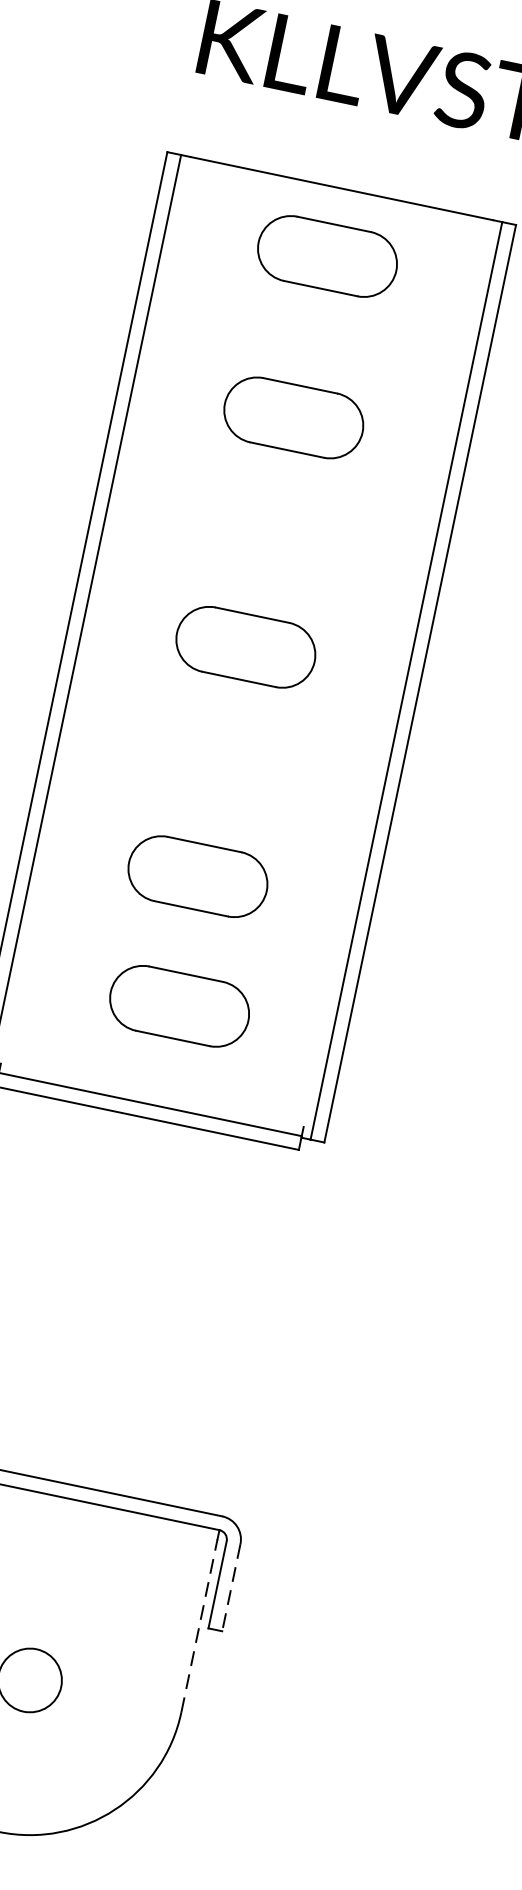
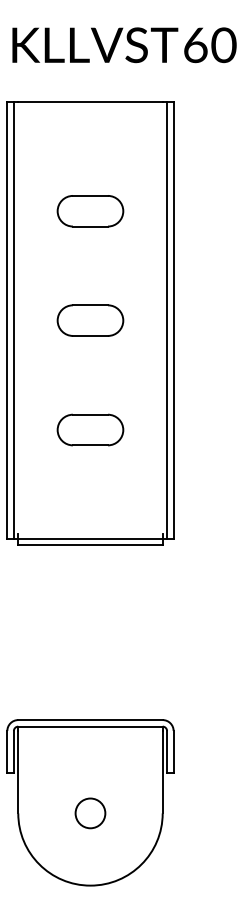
part: (327, 257) -> (90, 134), removed
part: (179, 1005) -> (94, 490), removed
line: (231, 1587) -> (173, 751), dashed -> solid
line: (199, 1624) -> (162, 771), dashed -> solid

